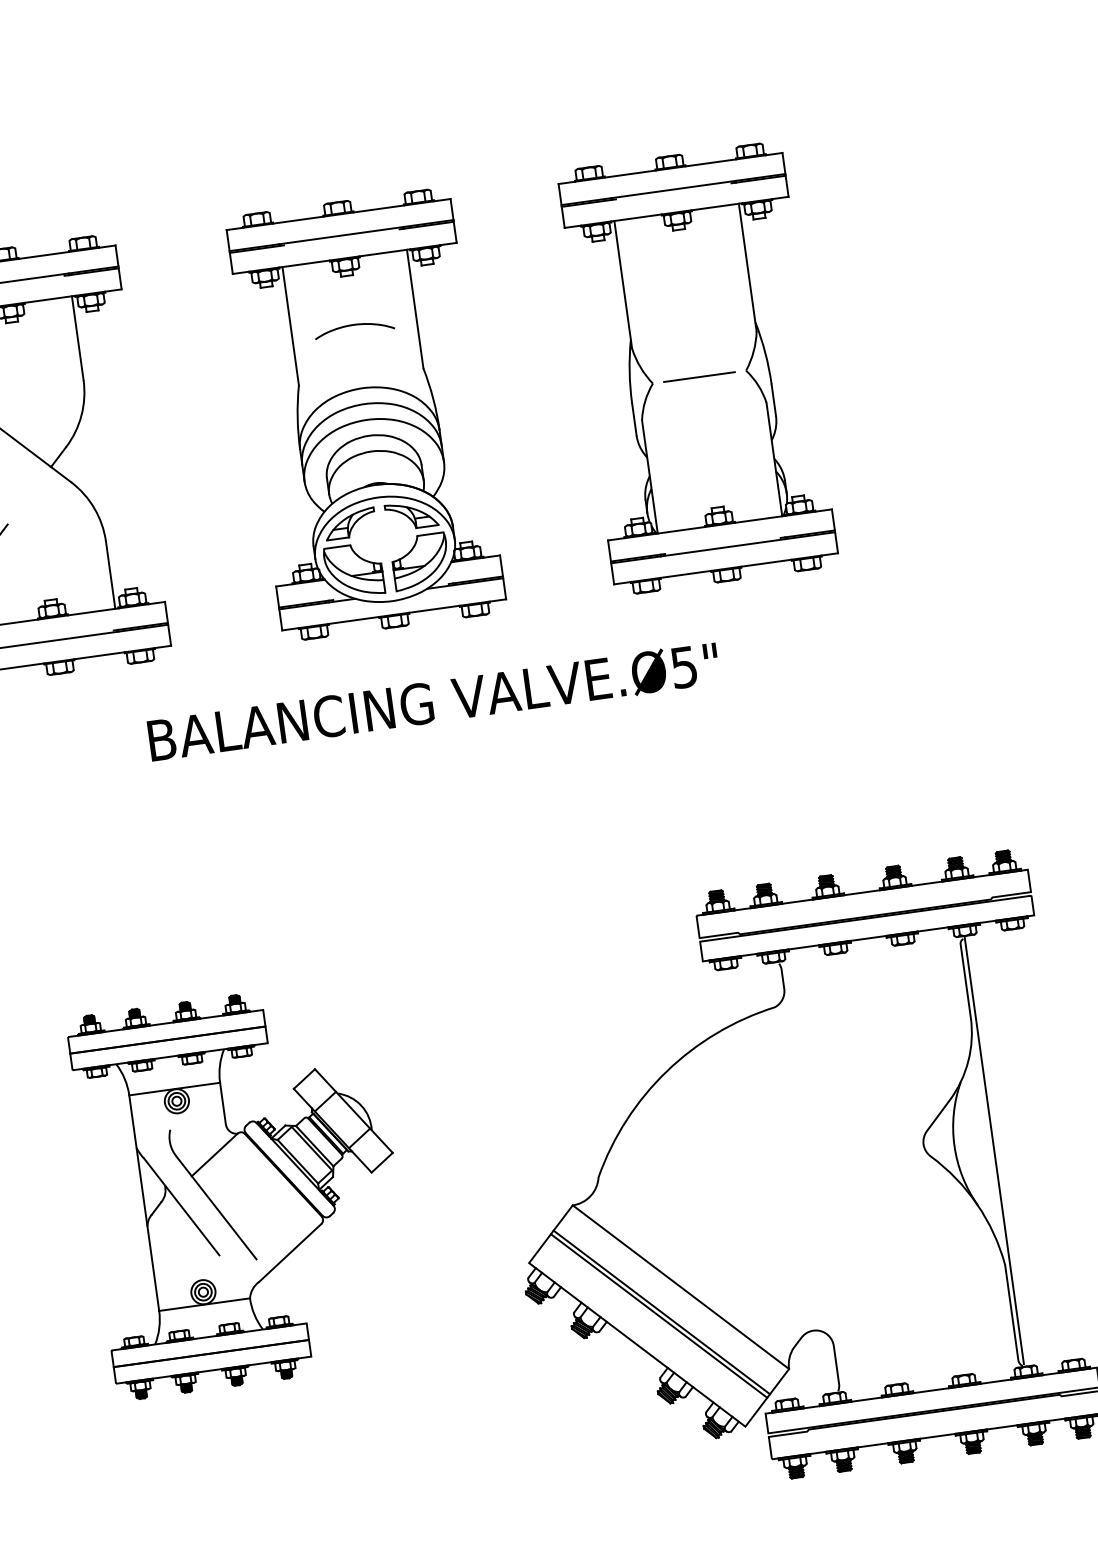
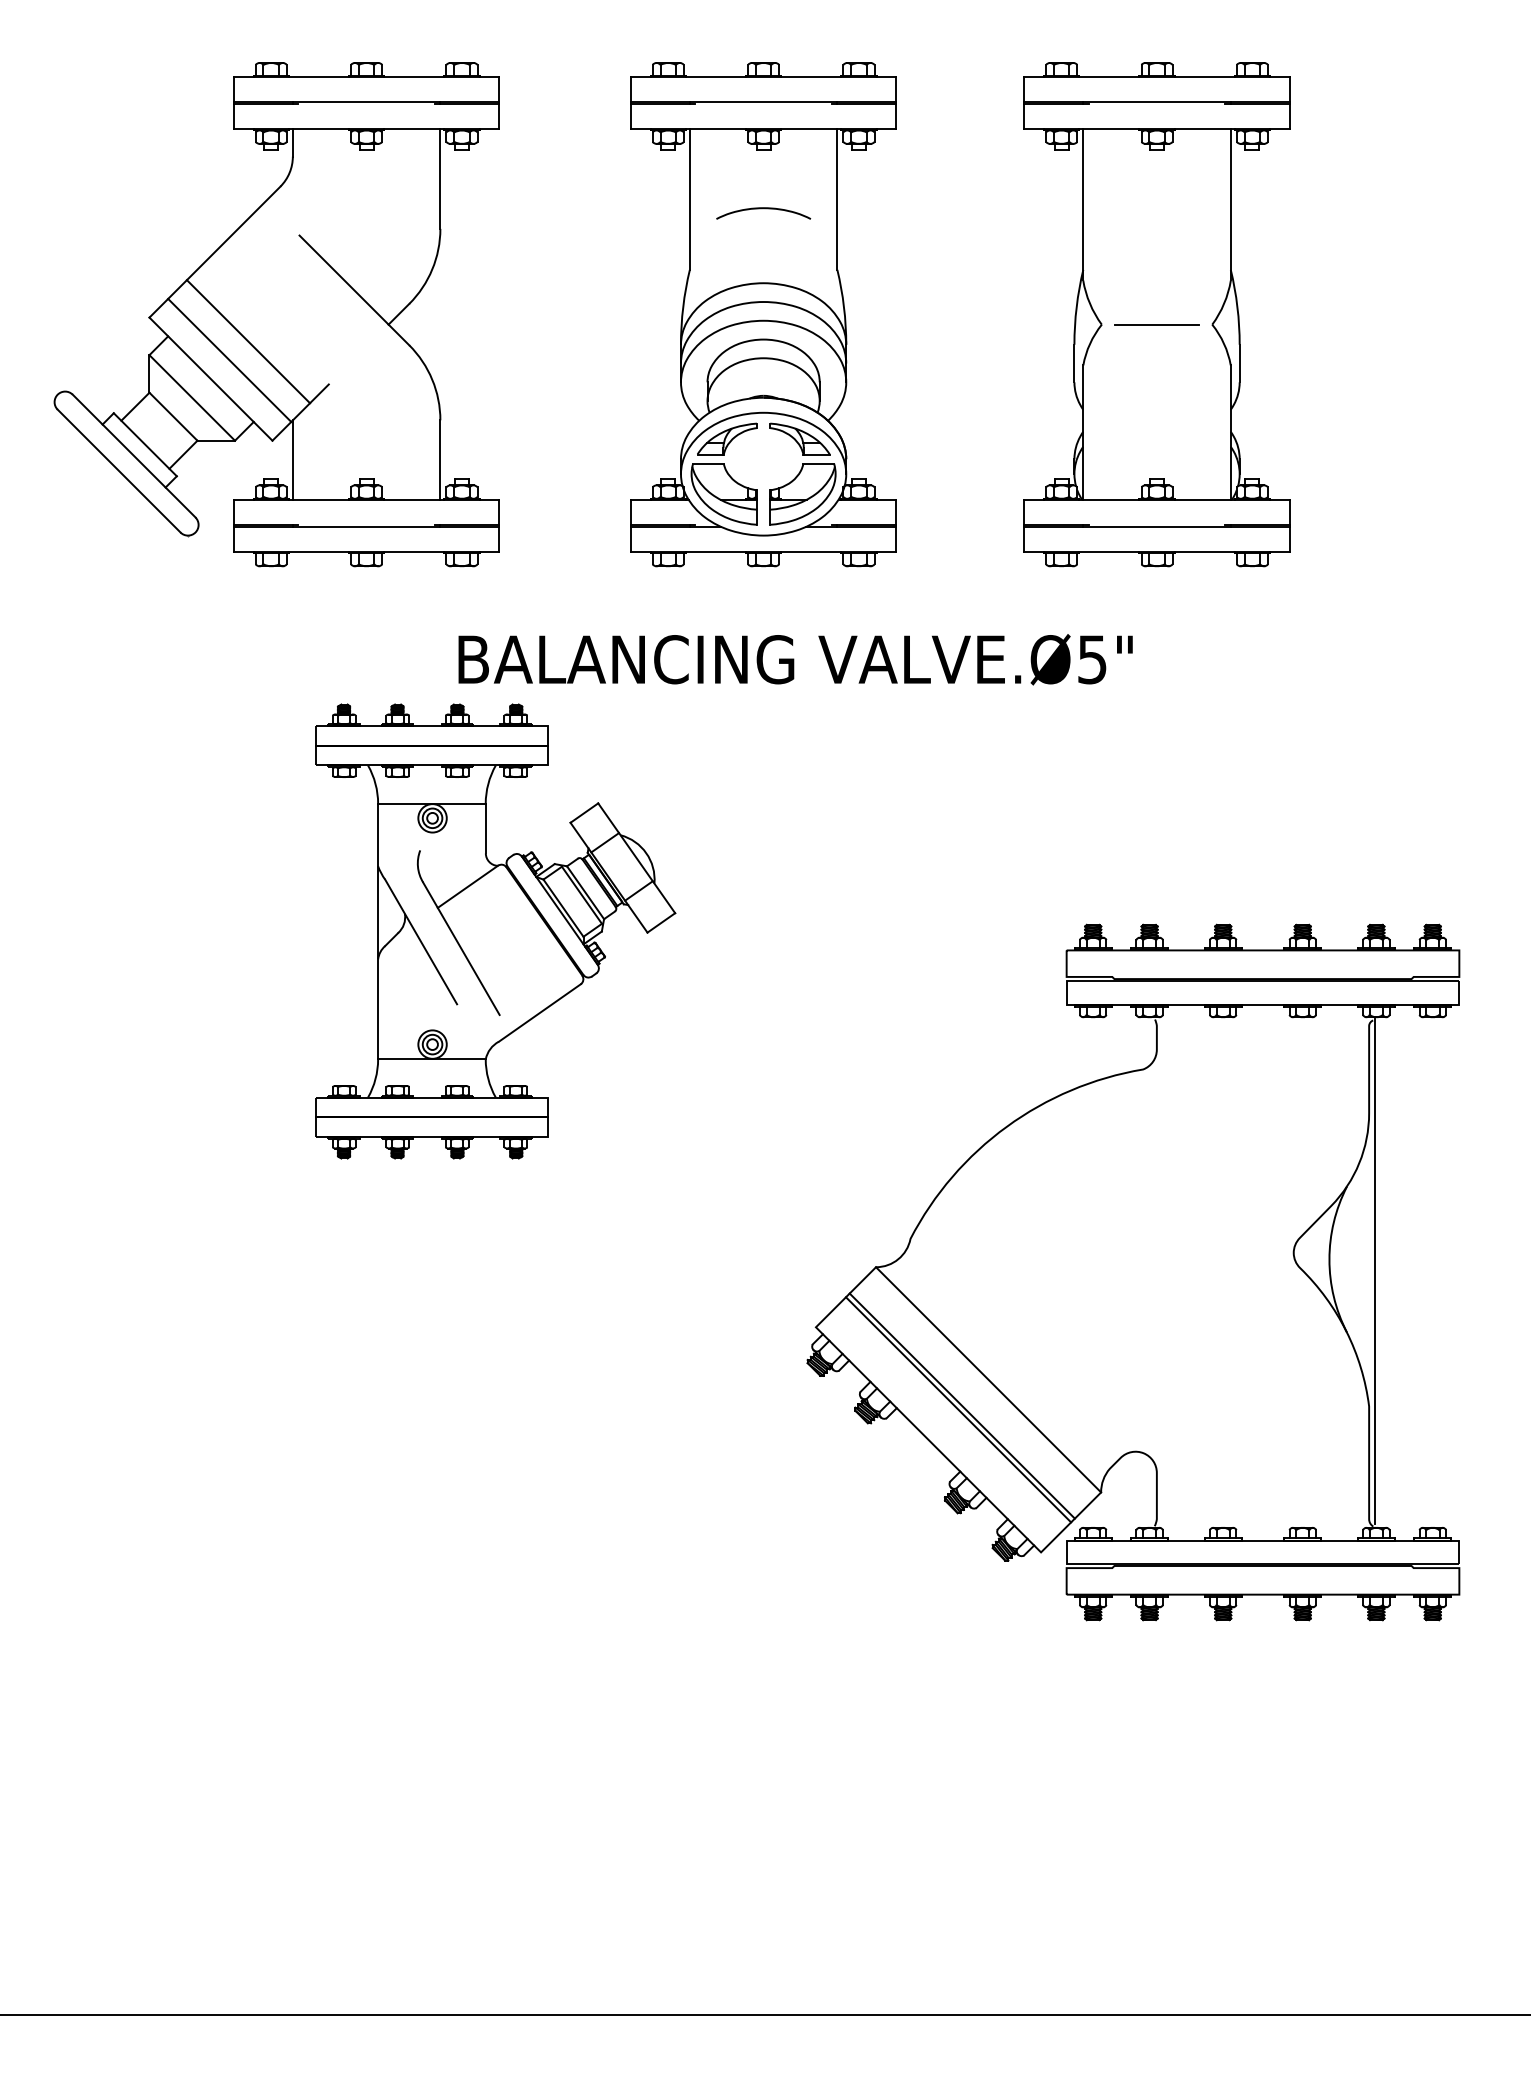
part: (243, 1189) -> (495, 931), moved

